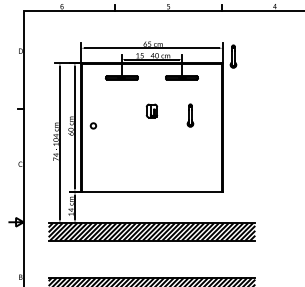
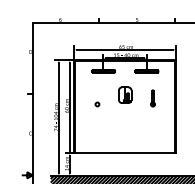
part: (233, 56) -> (183, 55), removed
part: (151, 110) -> (124, 94), size x1.67
circle: (92, 125) -> (96, 104), moved

